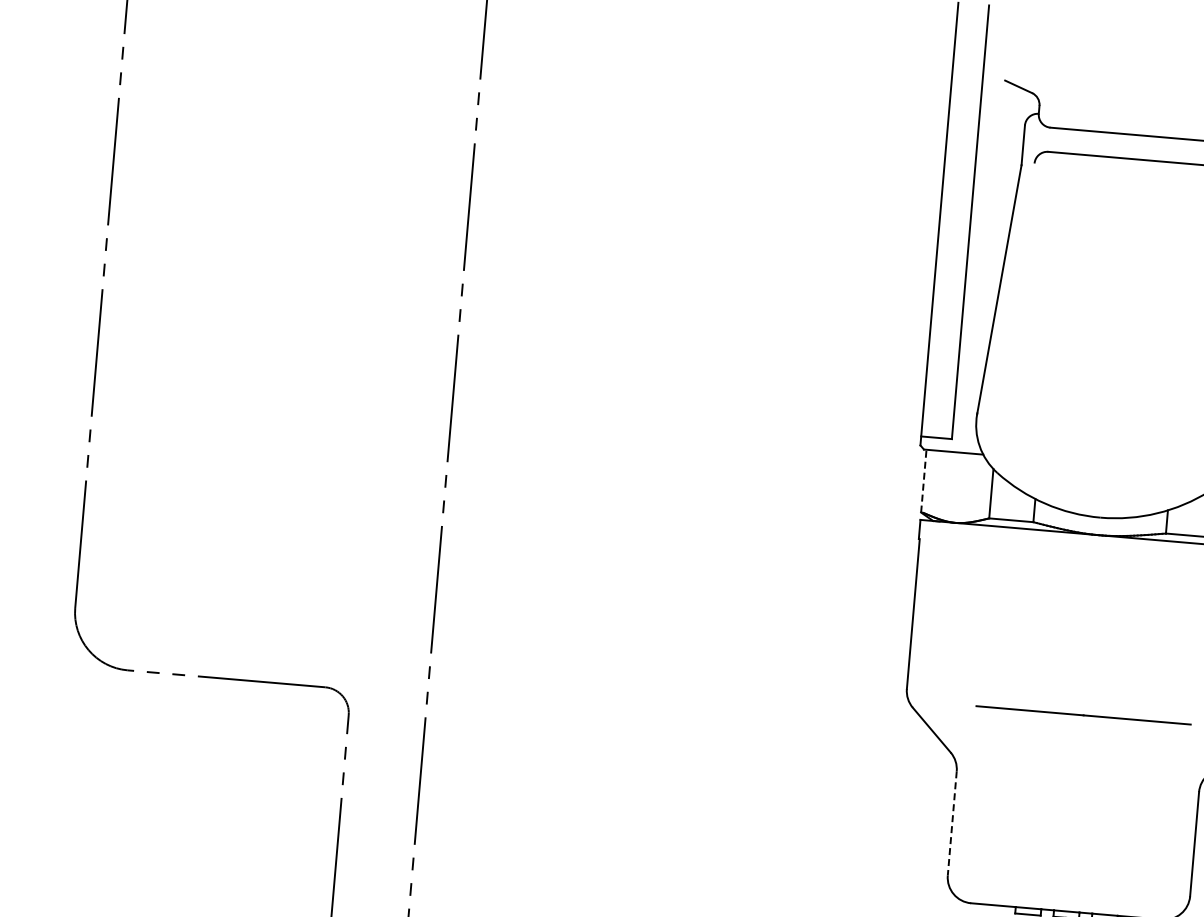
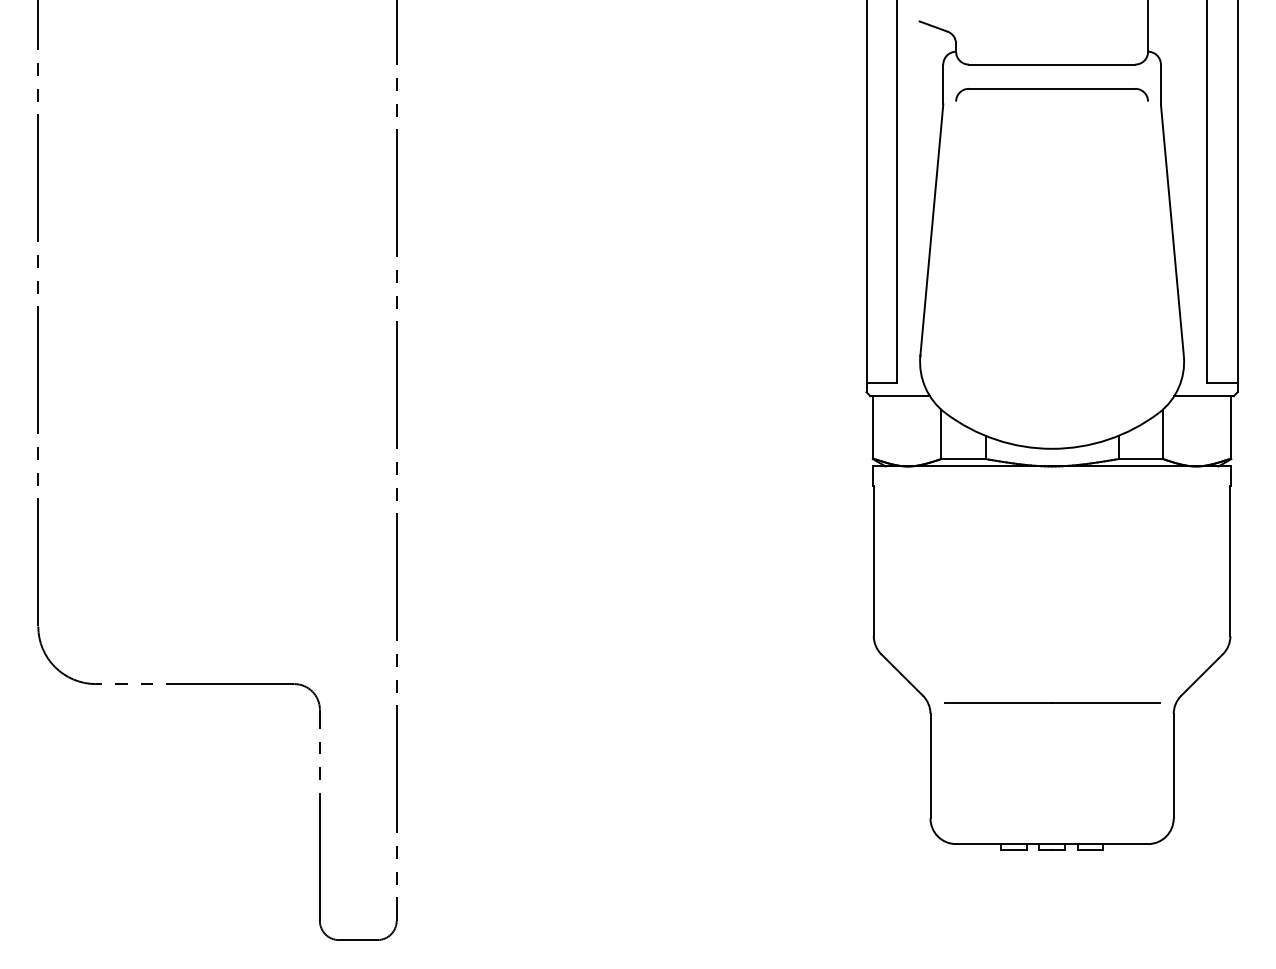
line: (923, 481) -> (872, 427), dashed -> solid
line: (1084, 714) -> (1052, 702), moved
line: (952, 823) -> (930, 766), dashed -> solid

